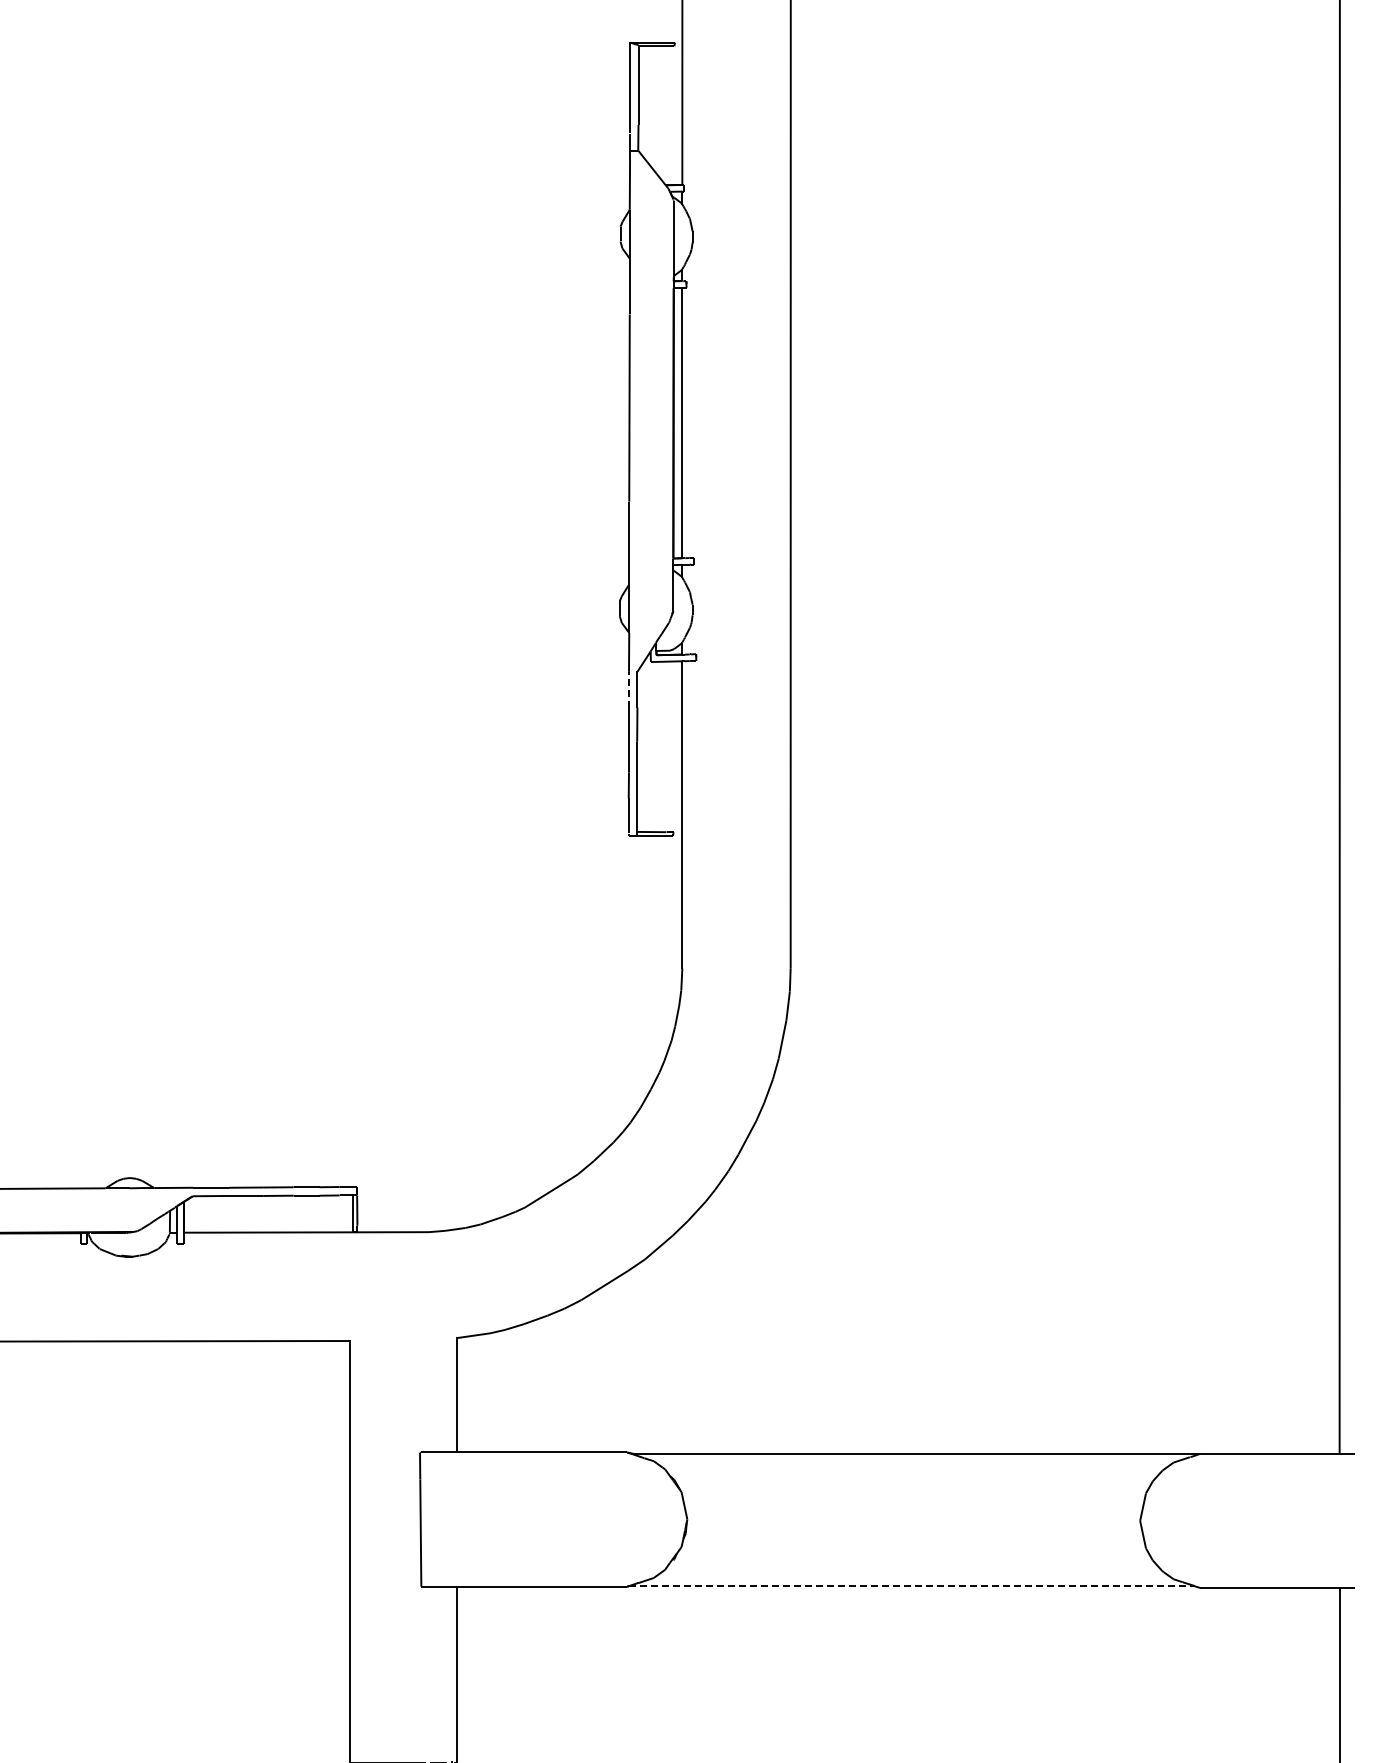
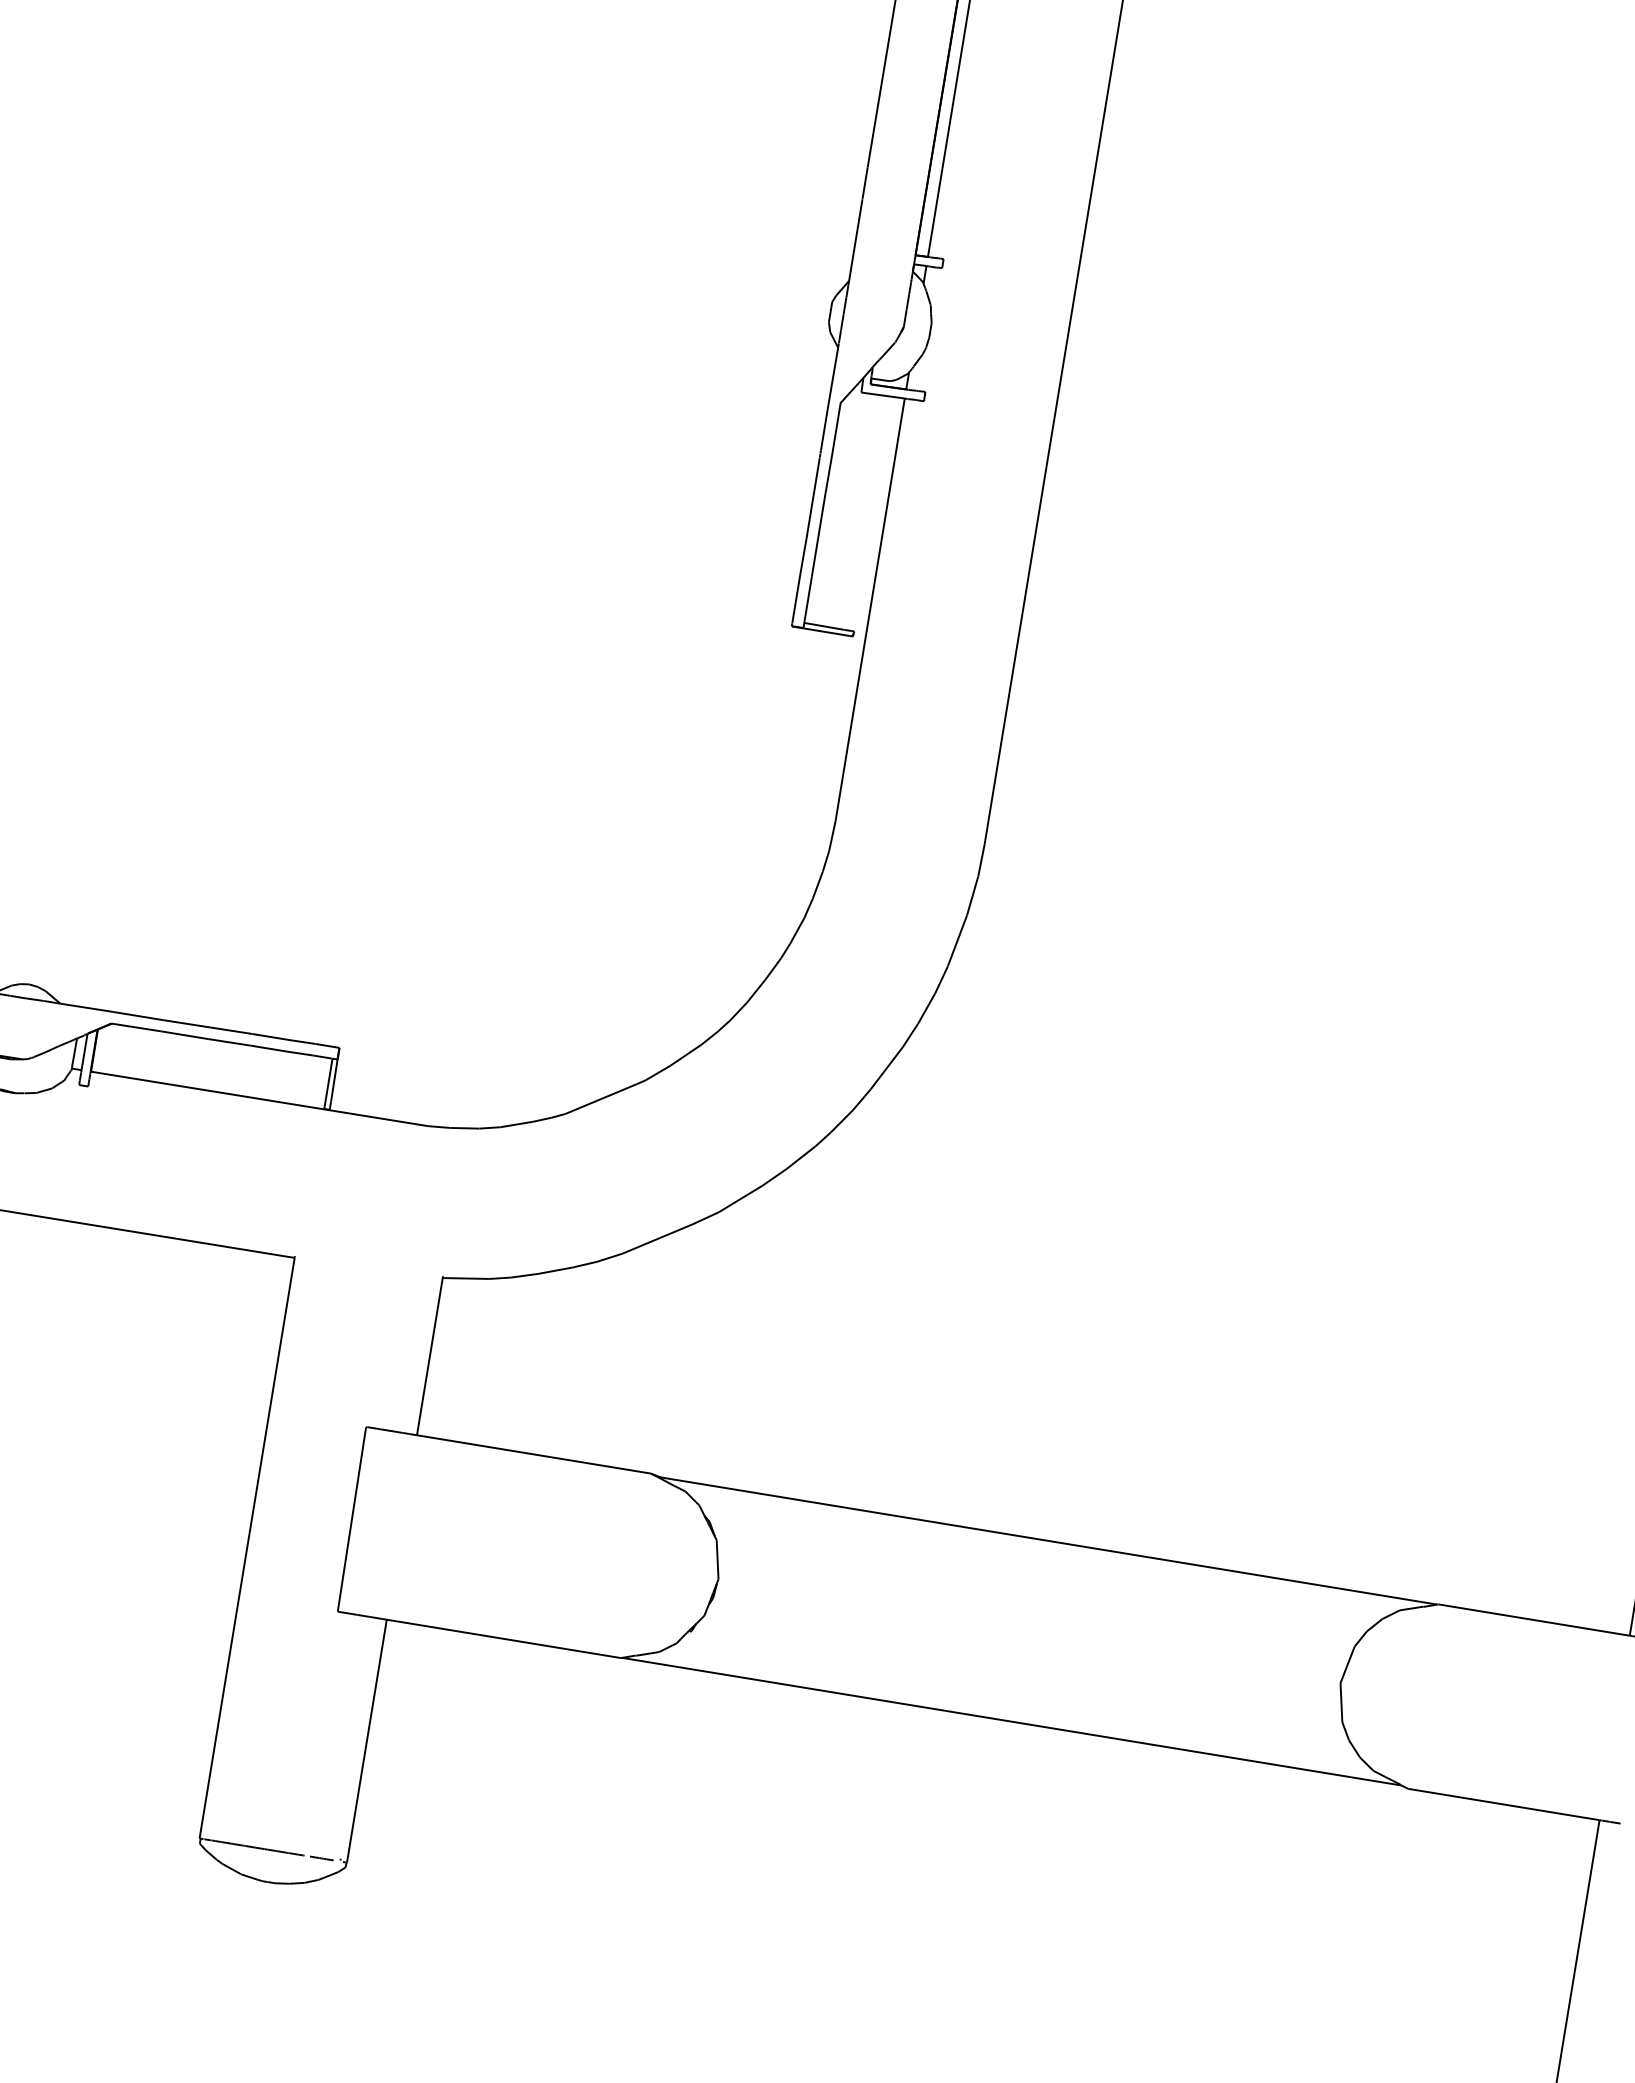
line: (628, 689) -> (824, 425), dashed -> solid
line: (912, 1586) -> (1012, 1721), dashed -> solid

